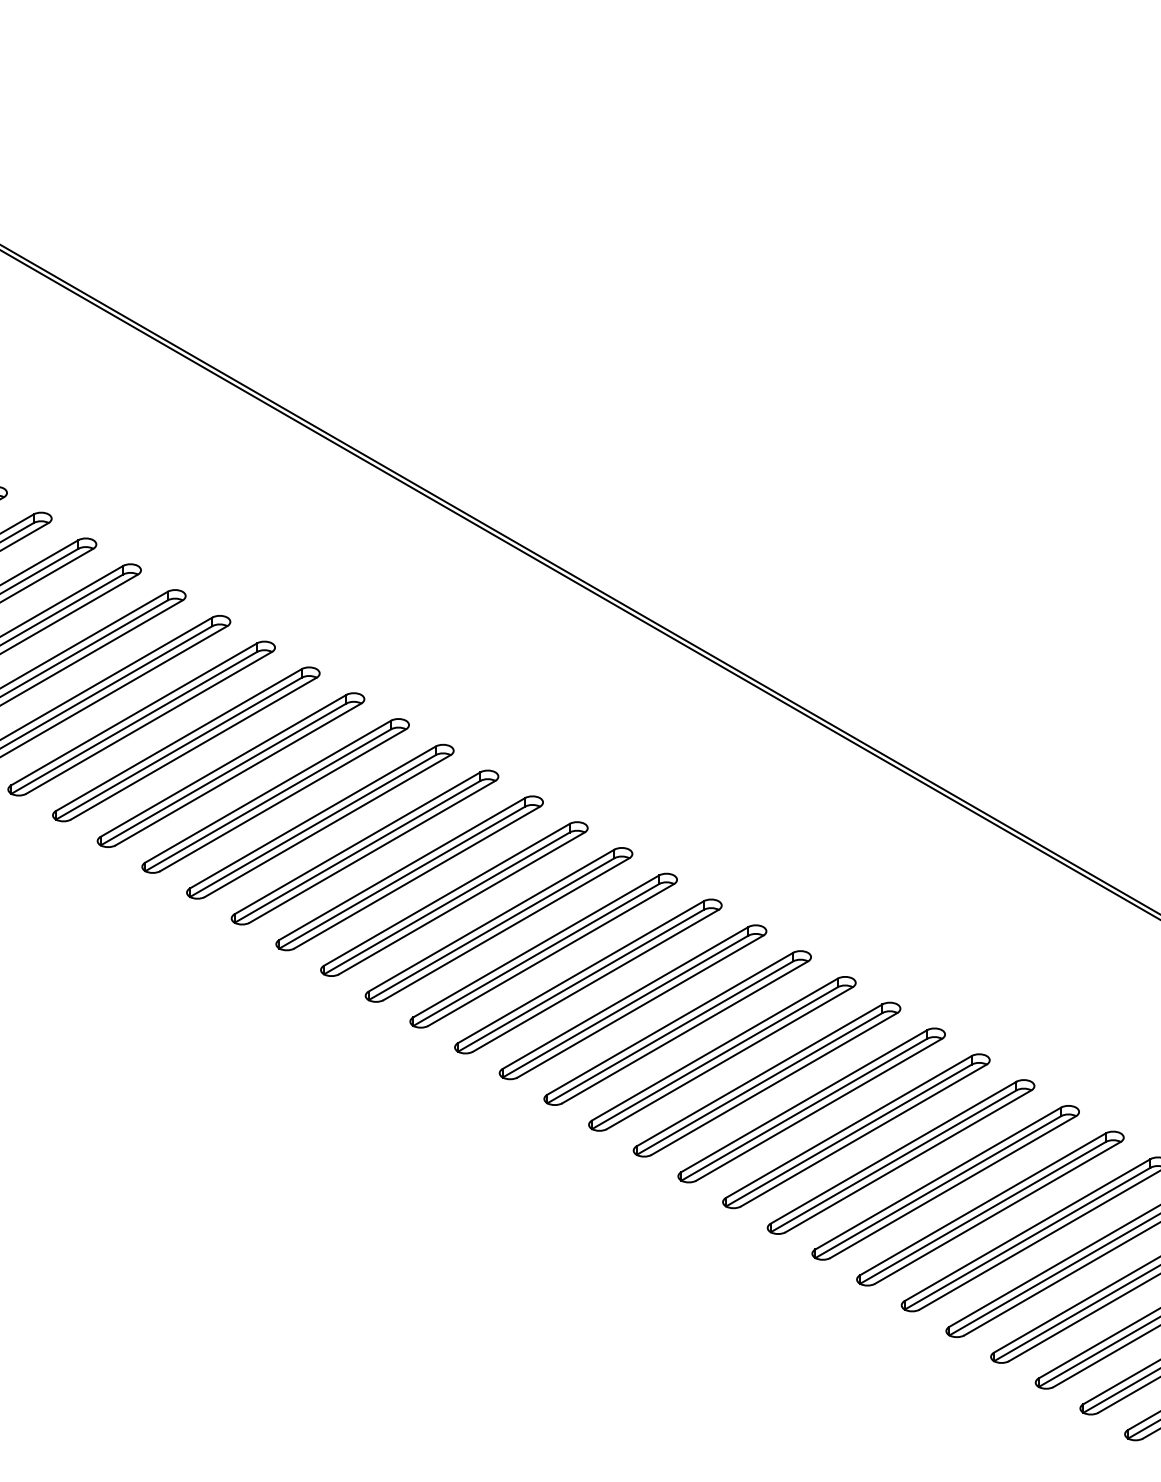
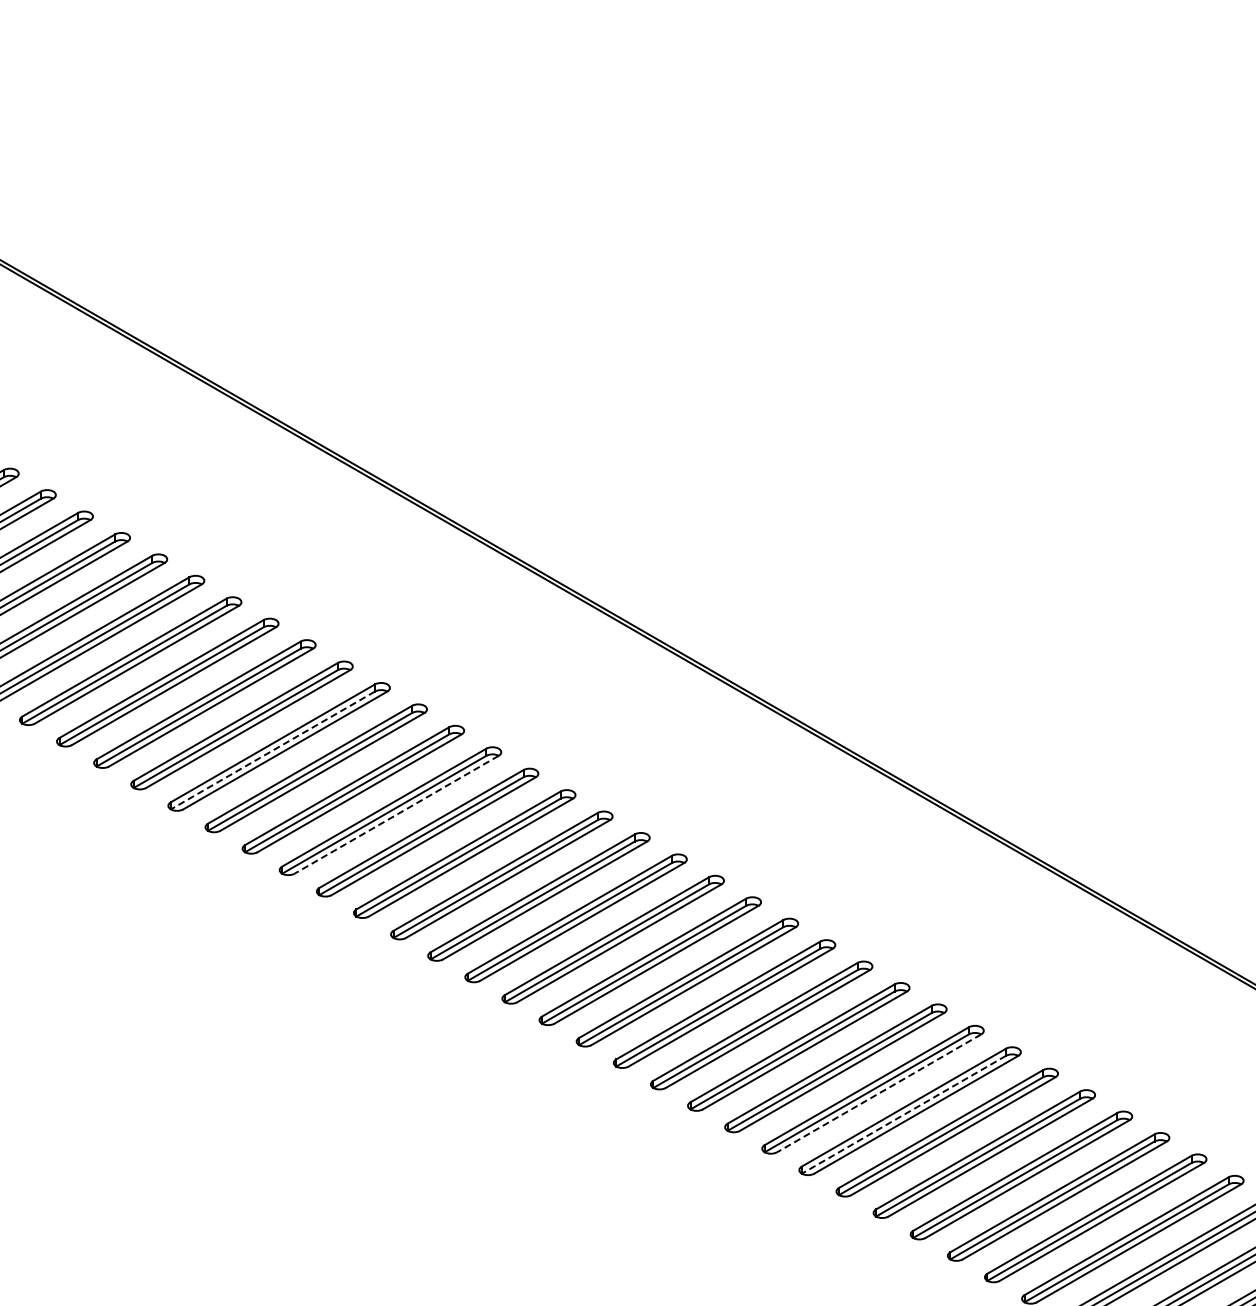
line: (267, 800) -> (272, 750), solid -> dashed
line: (416, 877) -> (396, 814), solid -> dashed
line: (998, 1213) -> (879, 1093), solid -> dashed
line: (1027, 1238) -> (903, 1114), solid -> dashed

